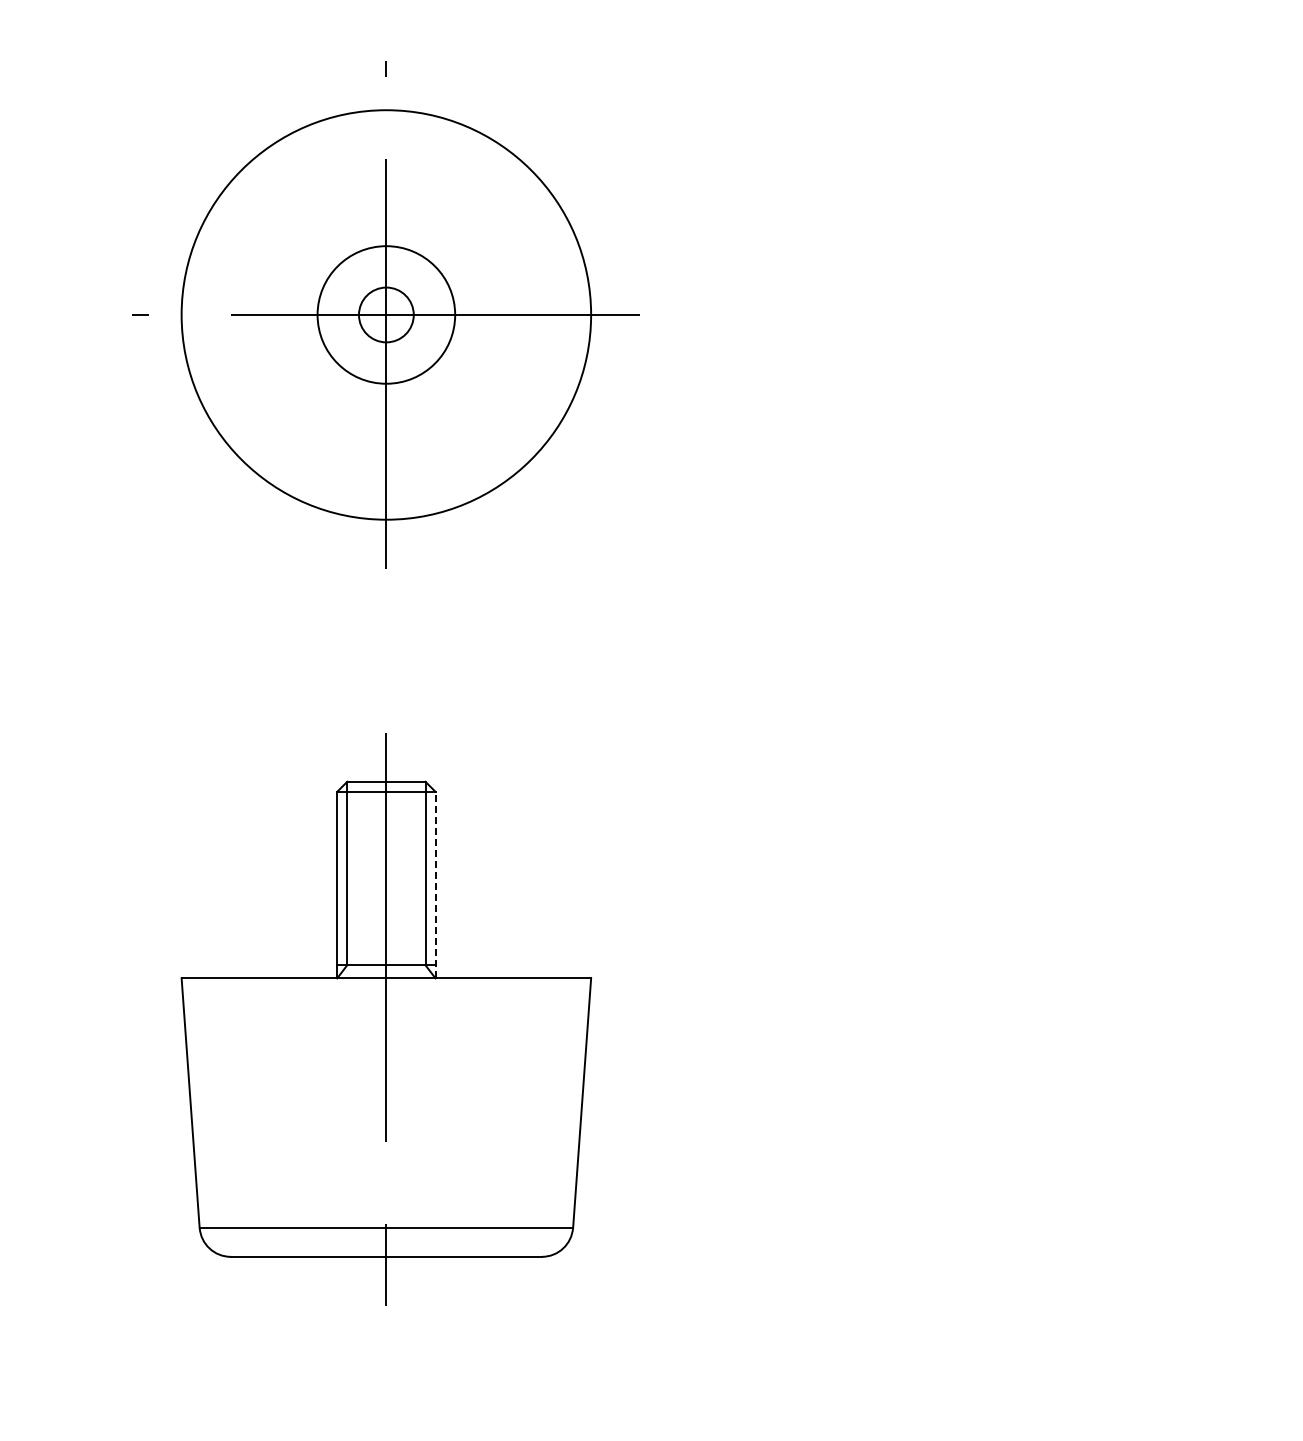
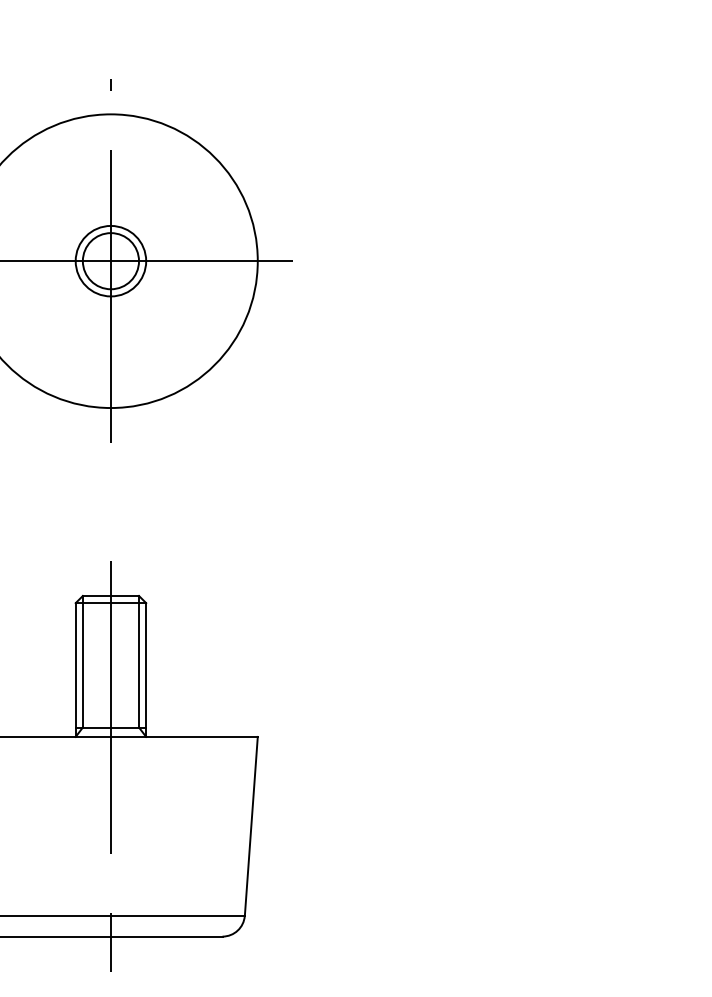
circle: (386, 314) -> (111, 260), size x0.71
circle: (386, 314) -> (111, 260), size x1.43
line: (435, 884) -> (146, 669), dashed -> solid

